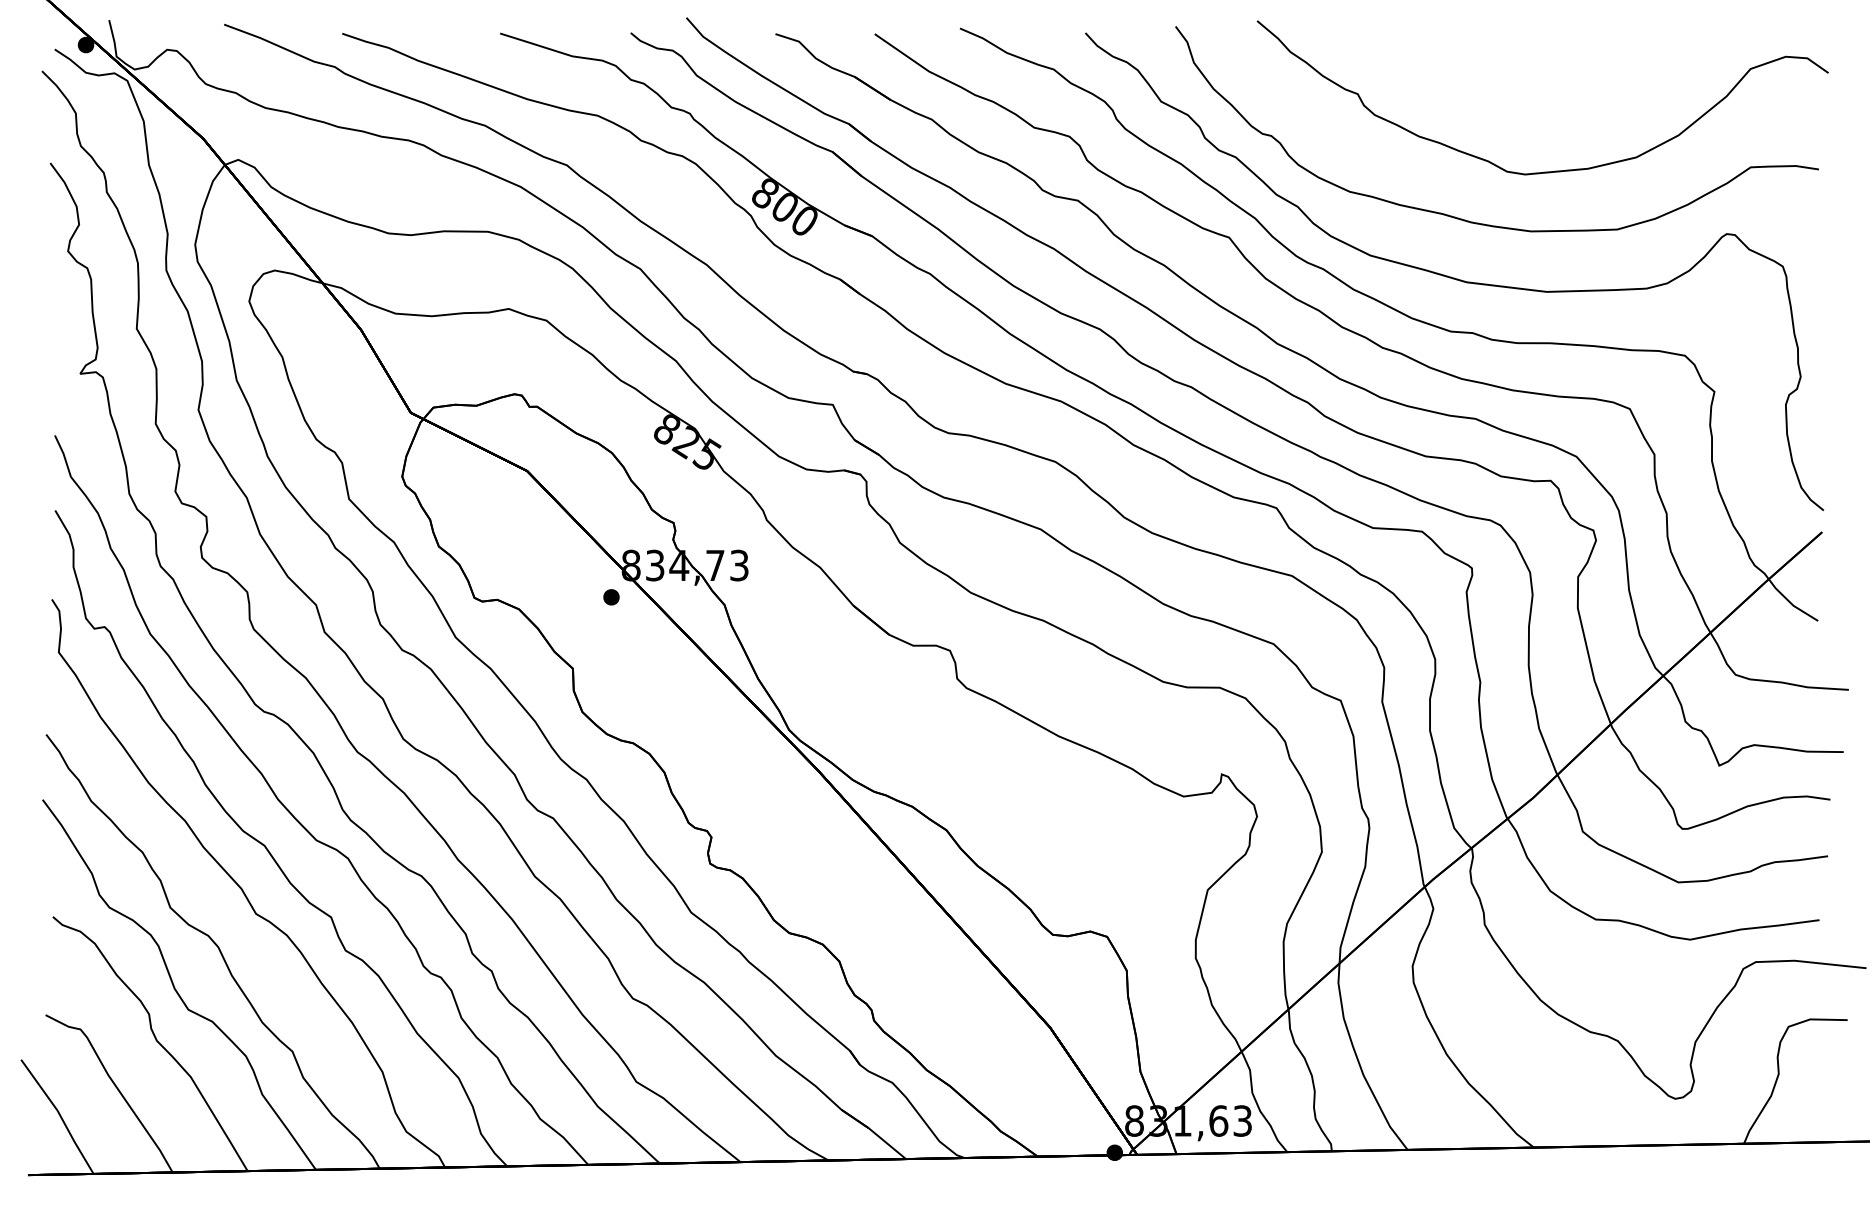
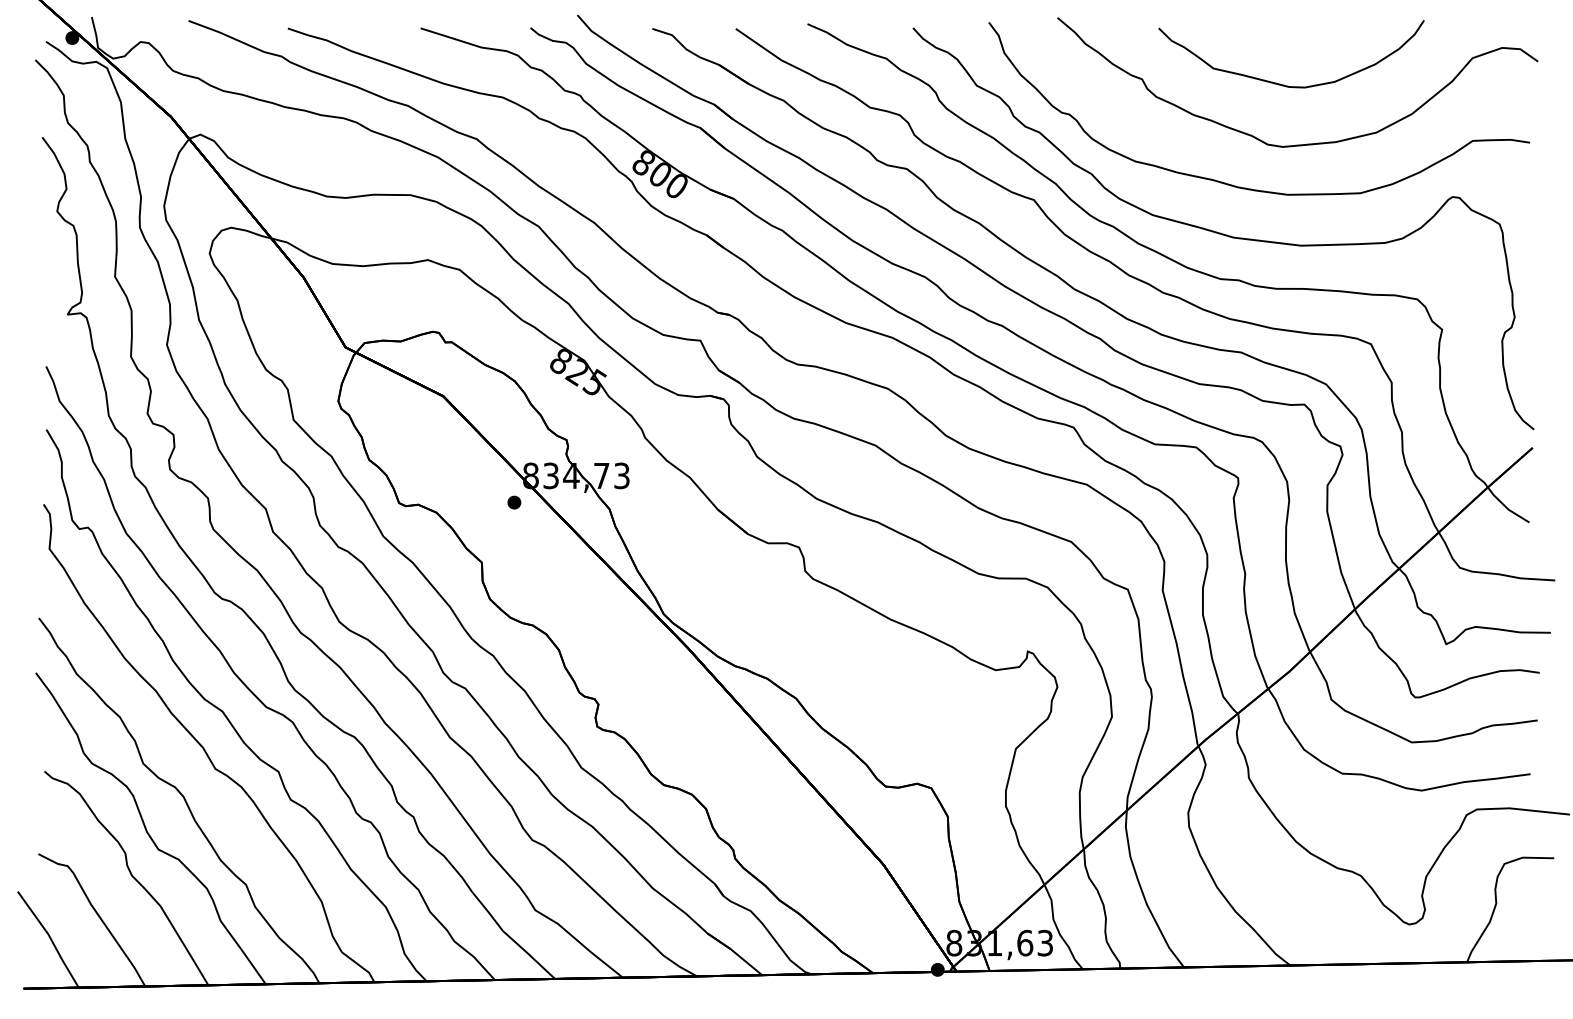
curve: (1527, 100) -> (1284, 84), added

